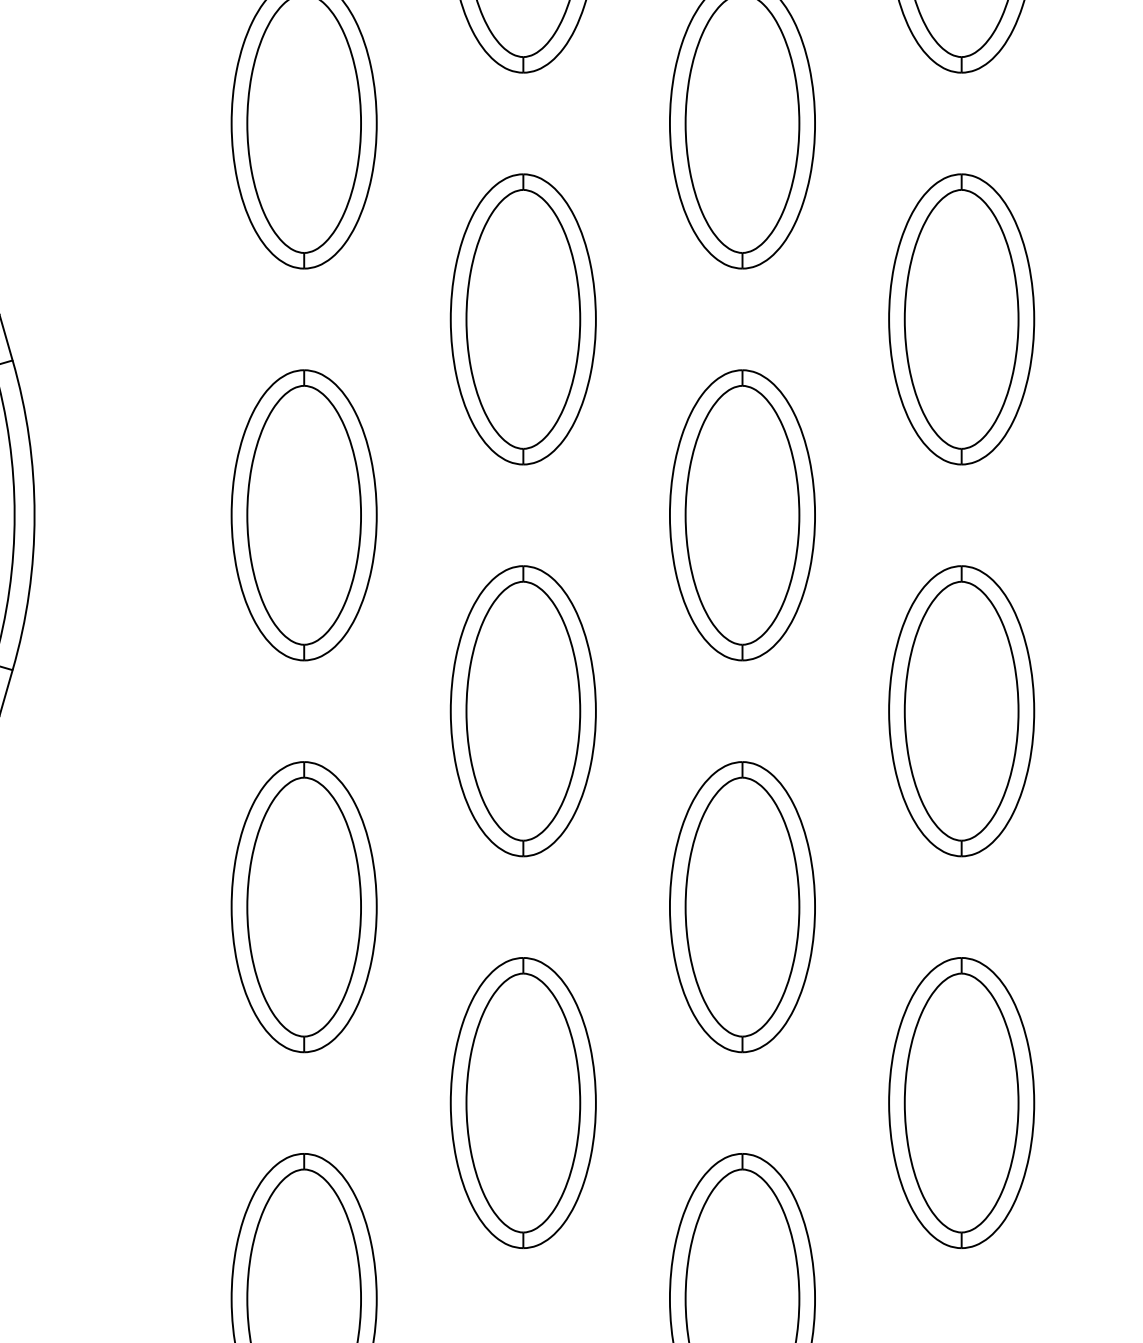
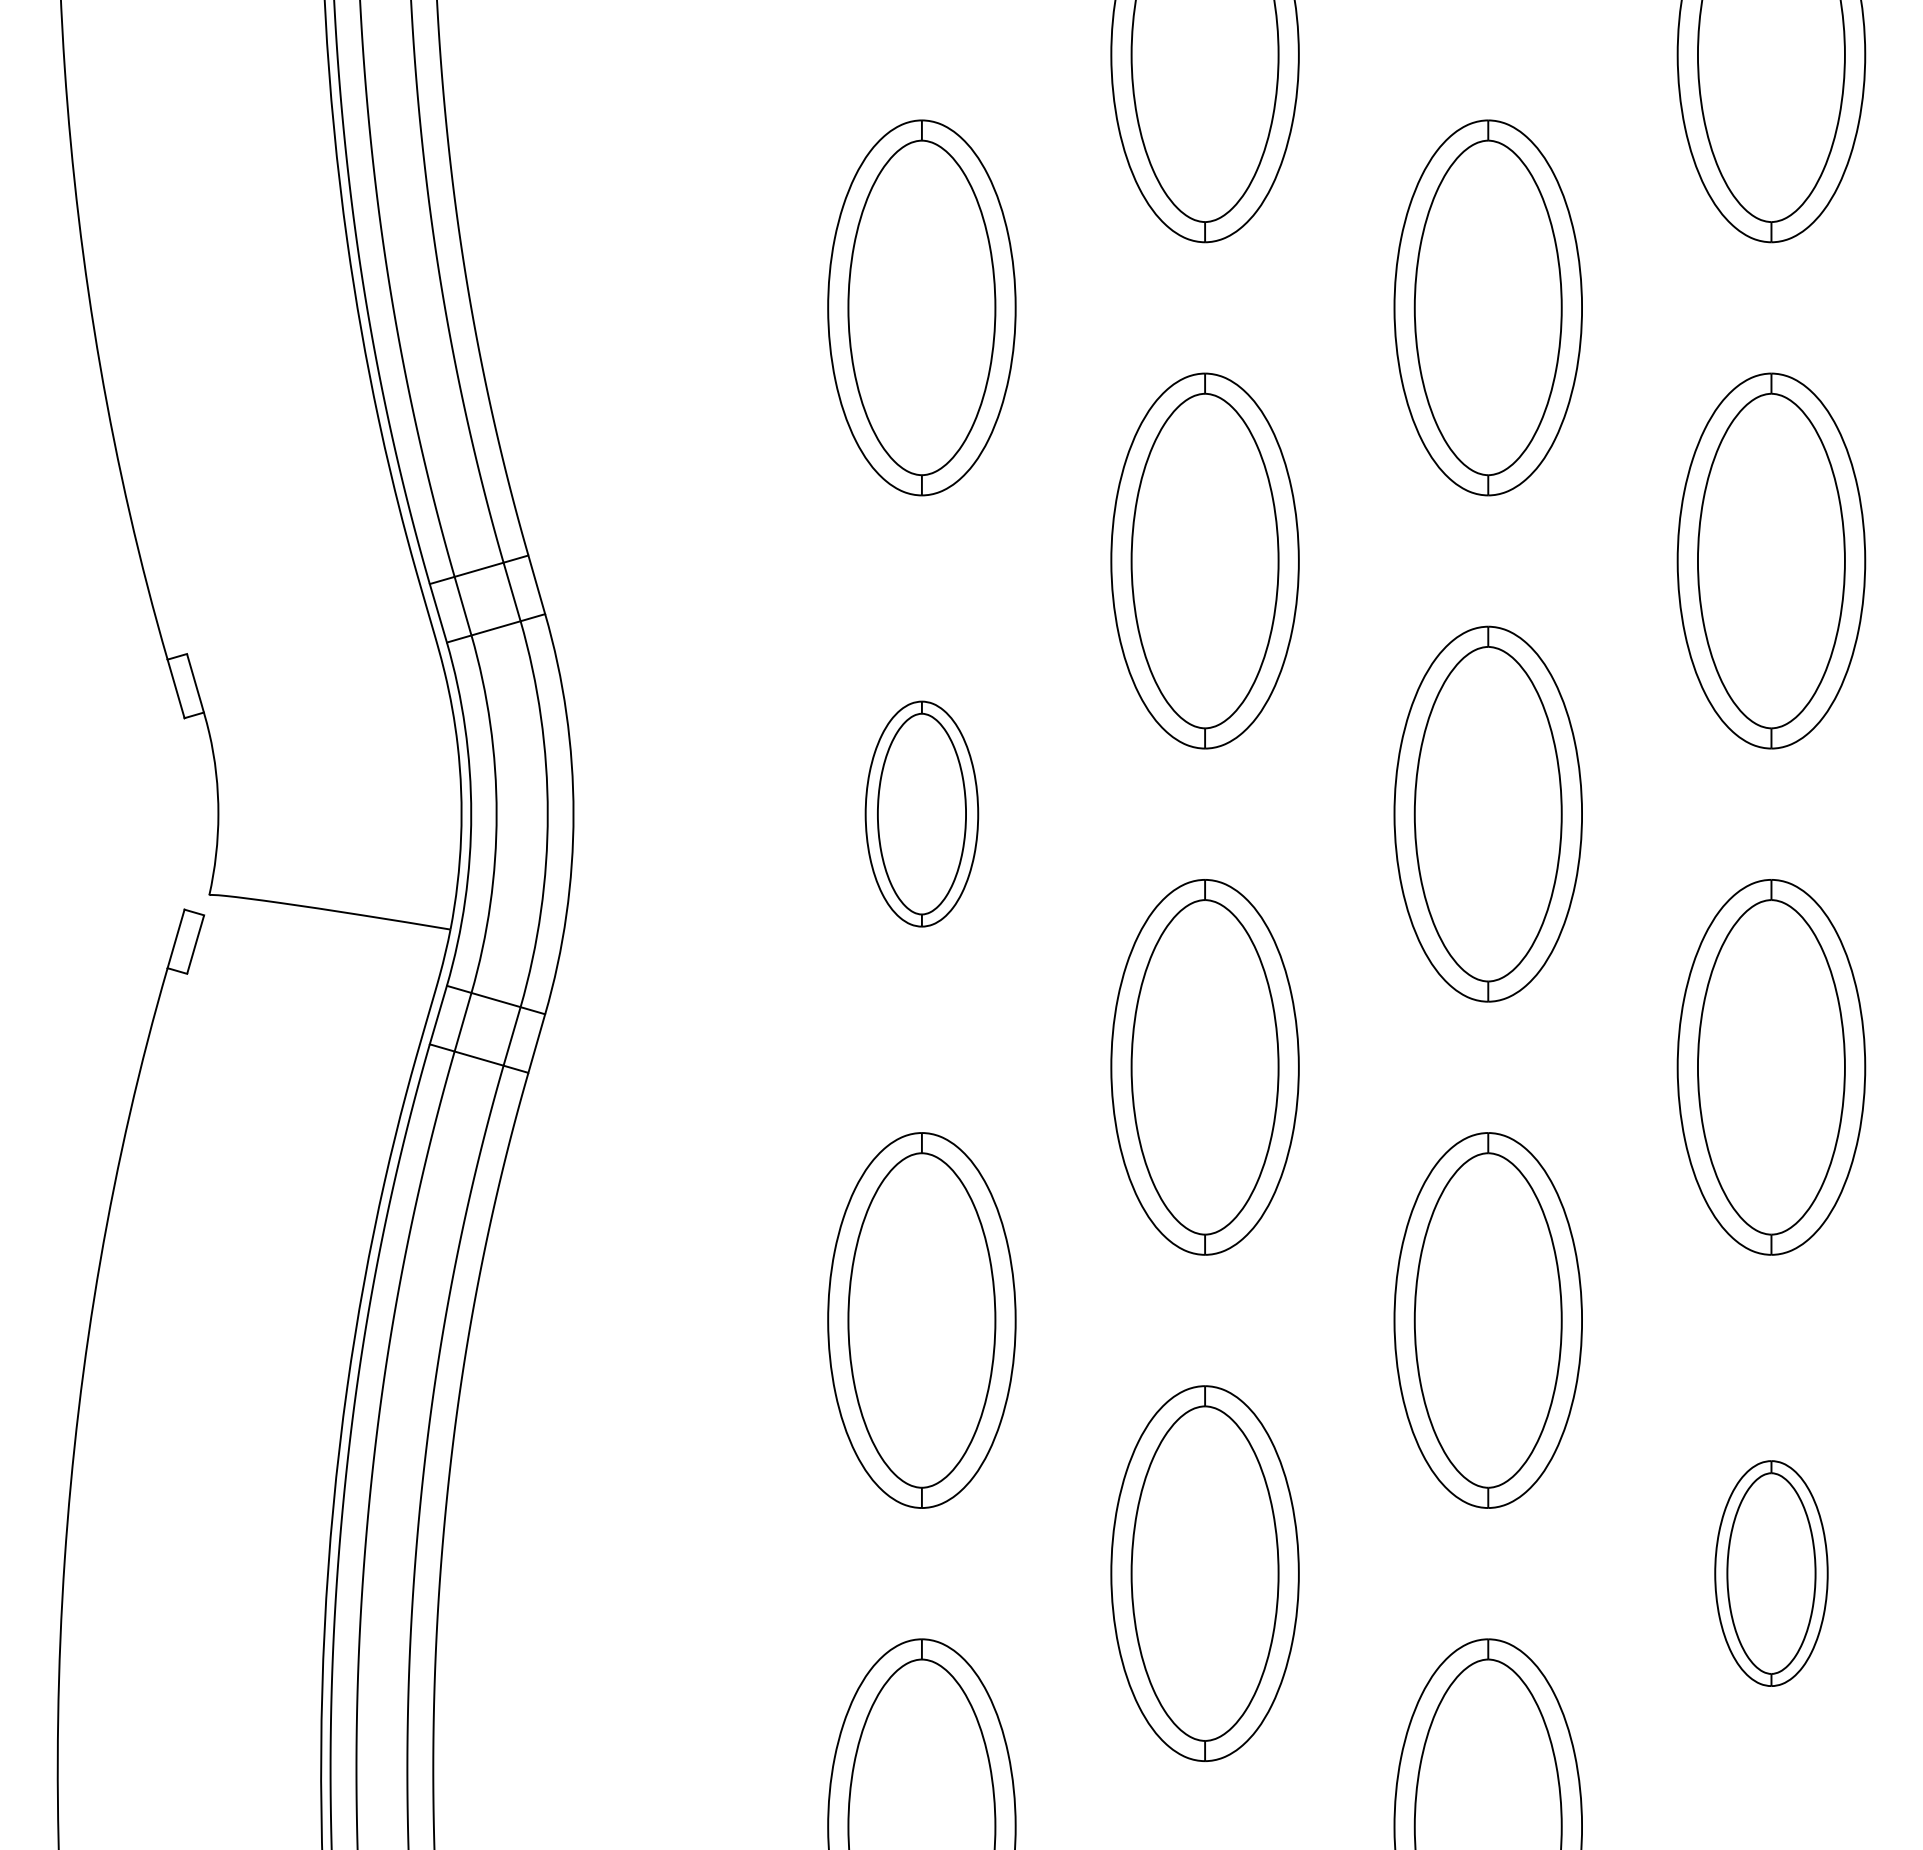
part: (303, 514) -> (921, 813), size x0.6
part: (961, 1102) -> (1771, 1573), size x0.6

